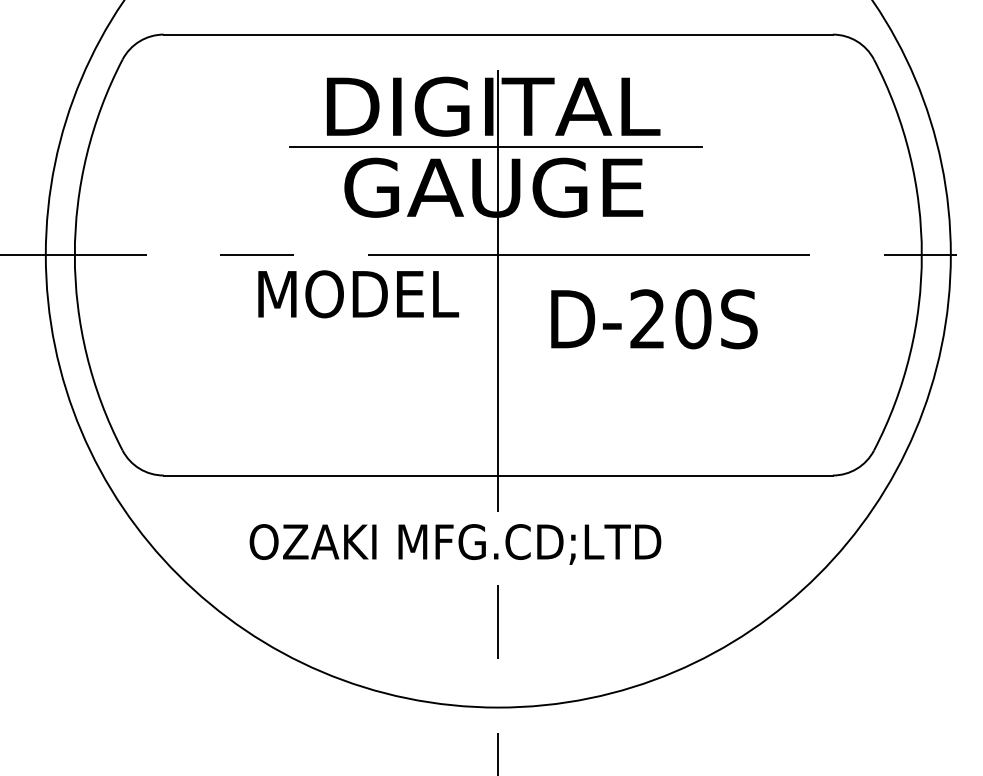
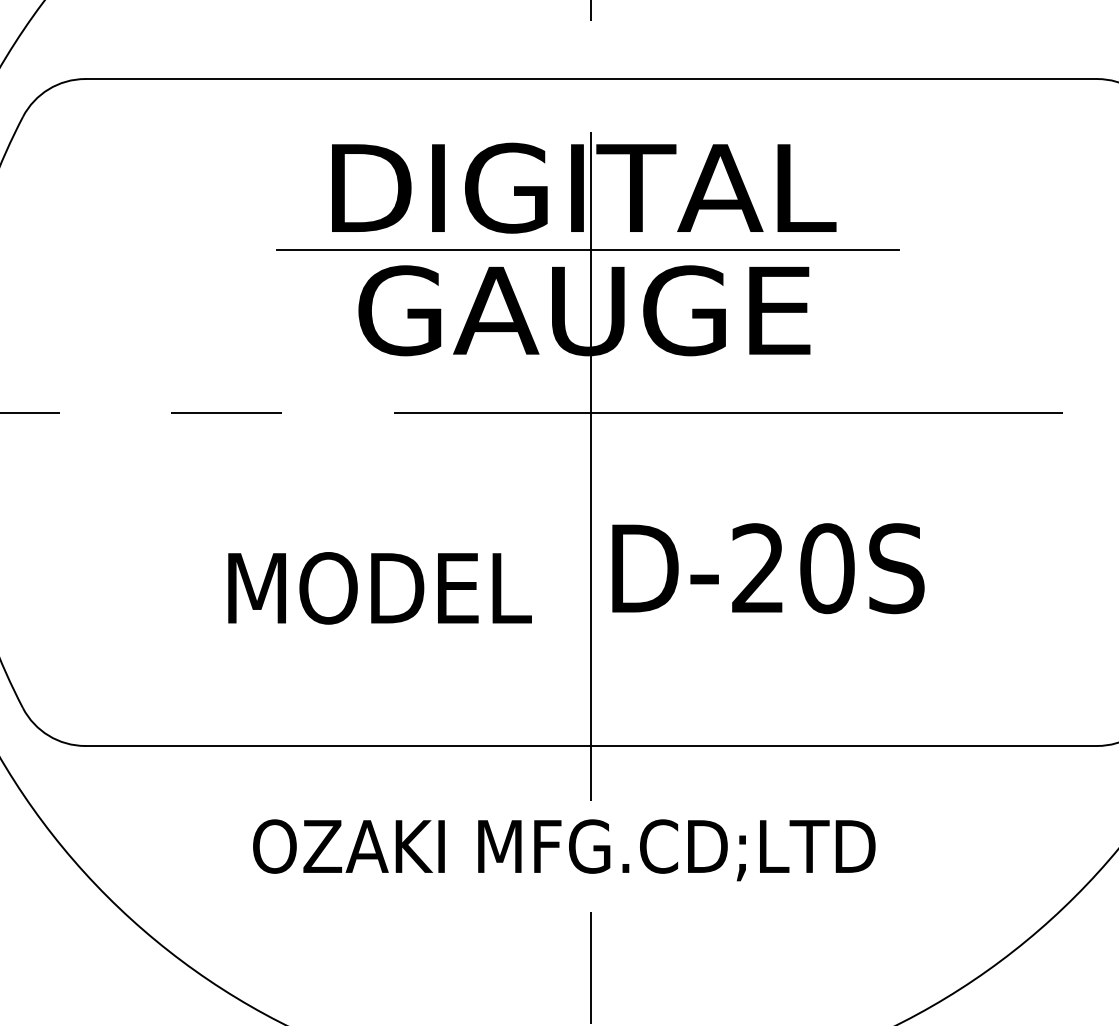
text: (358, 294) -> (379, 588), moved
text: (654, 319) -> (768, 568), moved
text: (455, 544) -> (564, 850), moved

